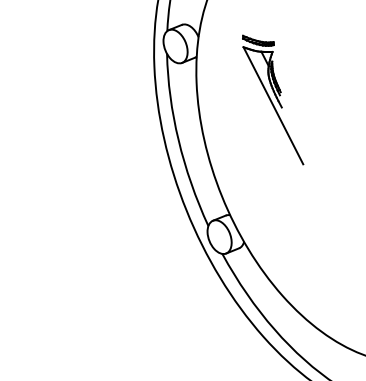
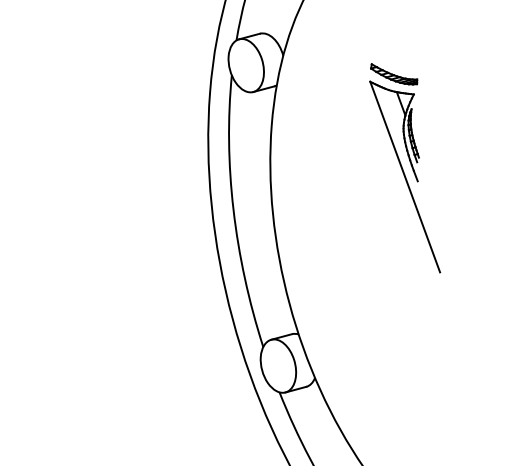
part: (273, 99) -> (406, 167), moved

